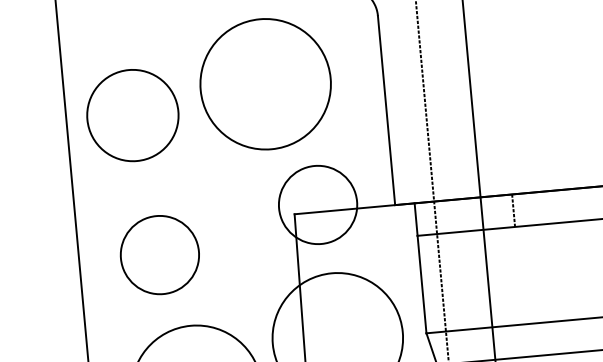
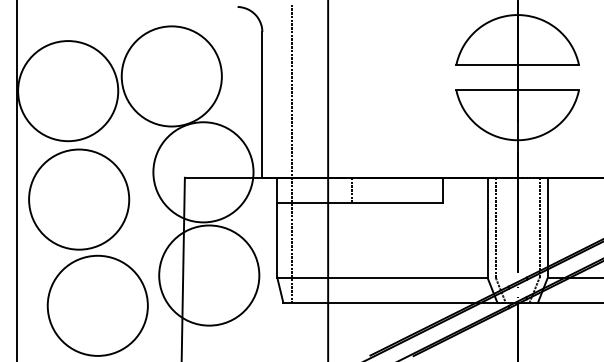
circle: (133, 116) -> (68, 91), size x1.43
circle: (318, 205) -> (203, 172), size x1.67
circle: (160, 254) -> (79, 199), size x1.67

